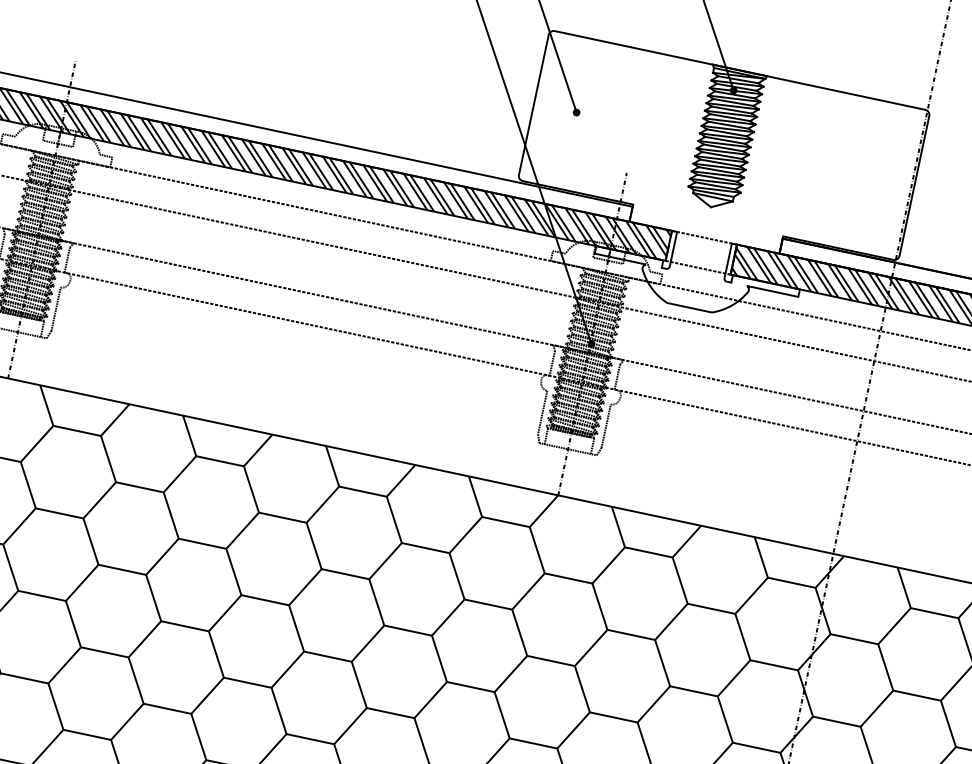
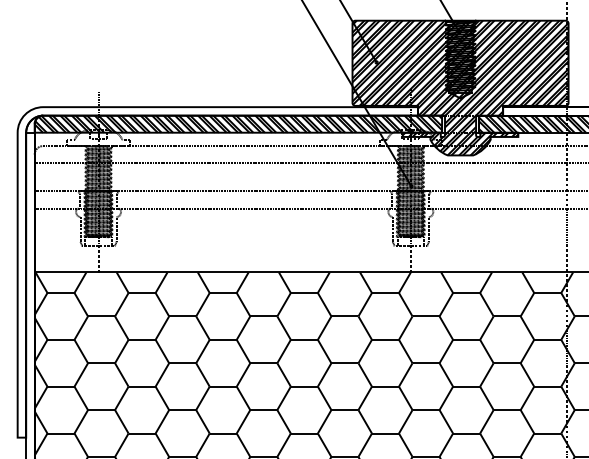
hatch: (715, 188) -> (460, 87), added

